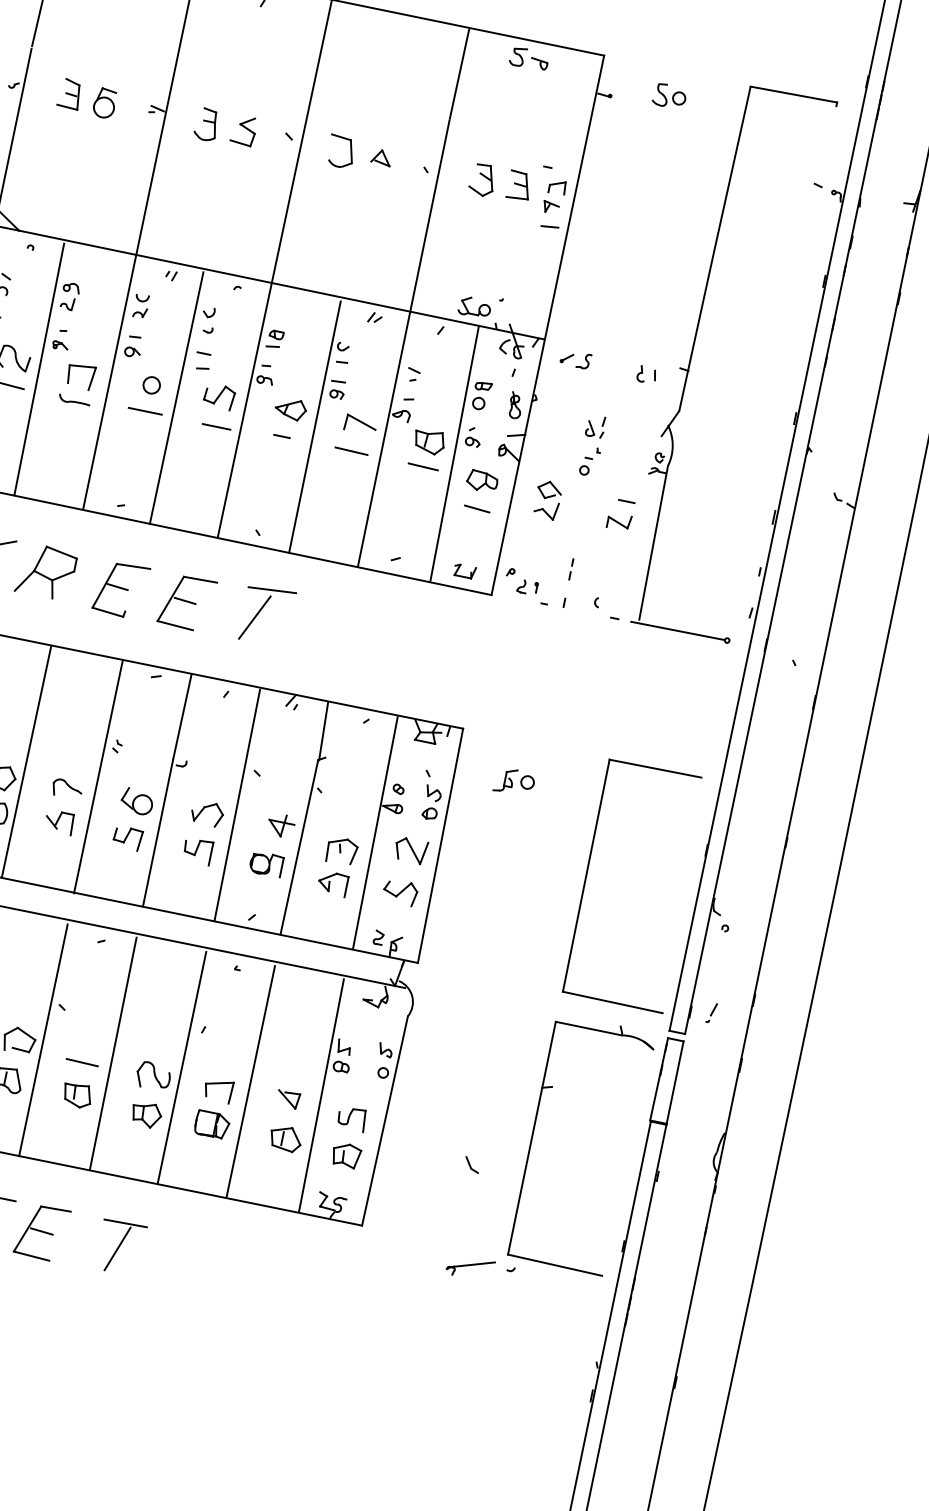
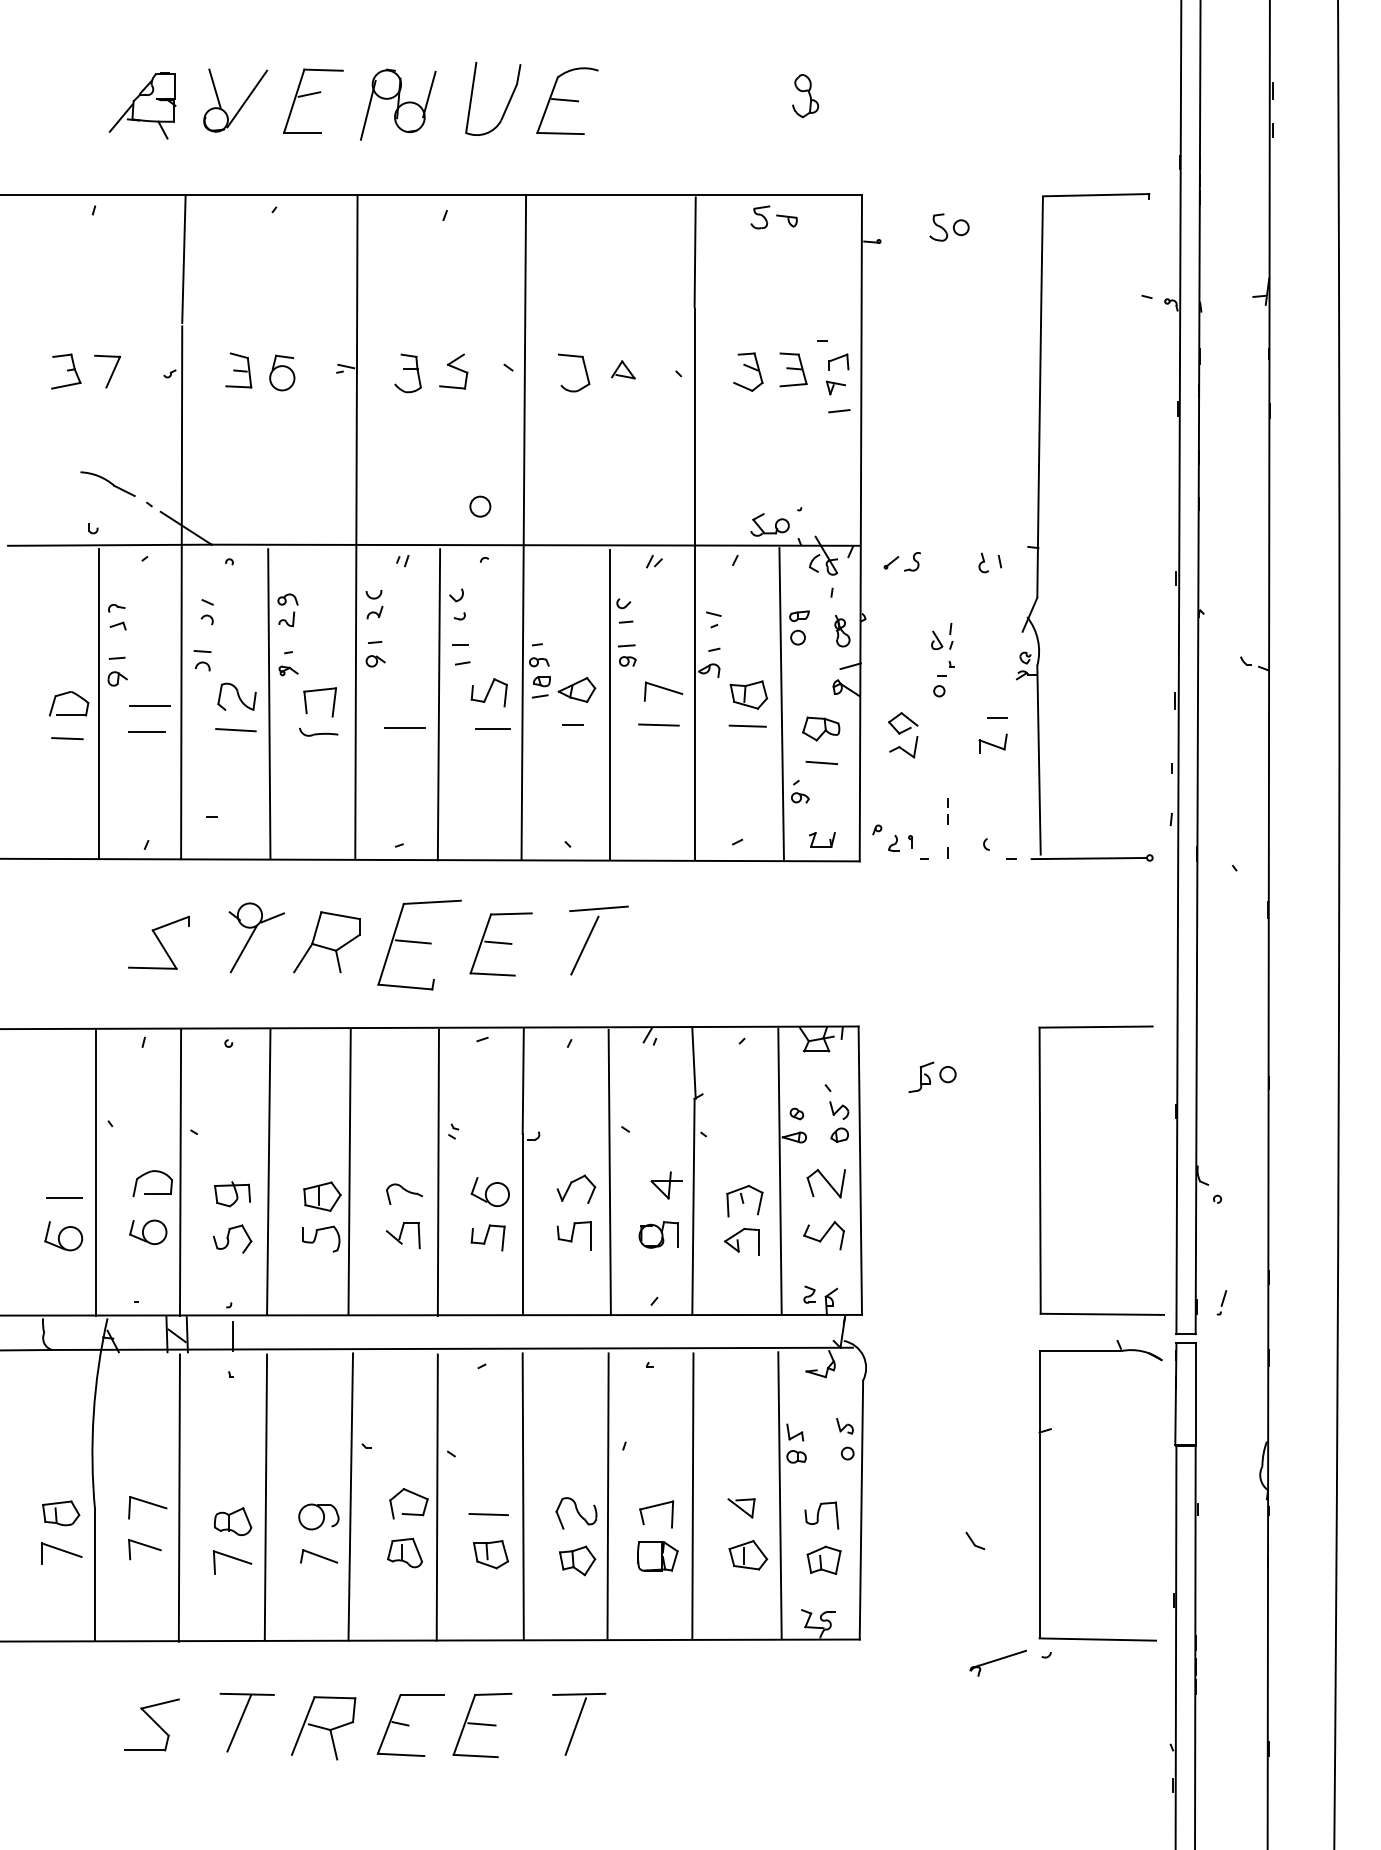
part: (275, 339) -> (541, 687), moved
circle: (151, 385) -> (480, 506), moved
part: (473, 437) -> (800, 791), moved
part: (120, 589) -> (419, 944), size x1.4

